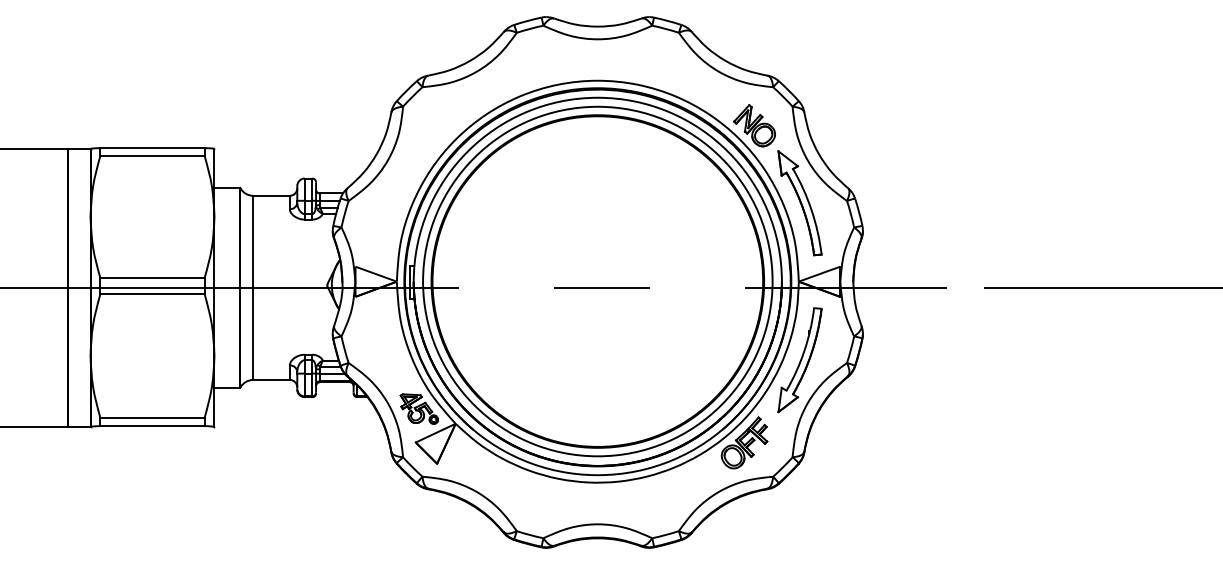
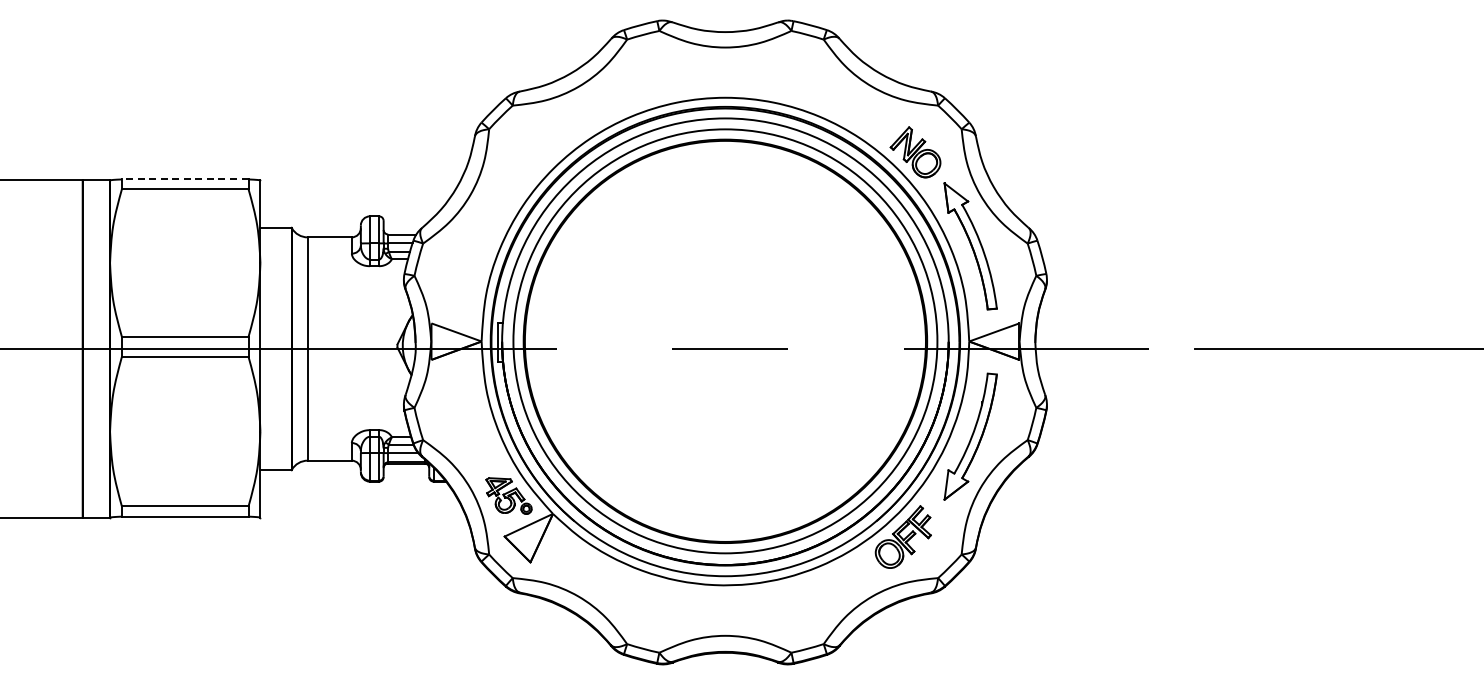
line: (151, 148) -> (184, 179), solid -> dashed

